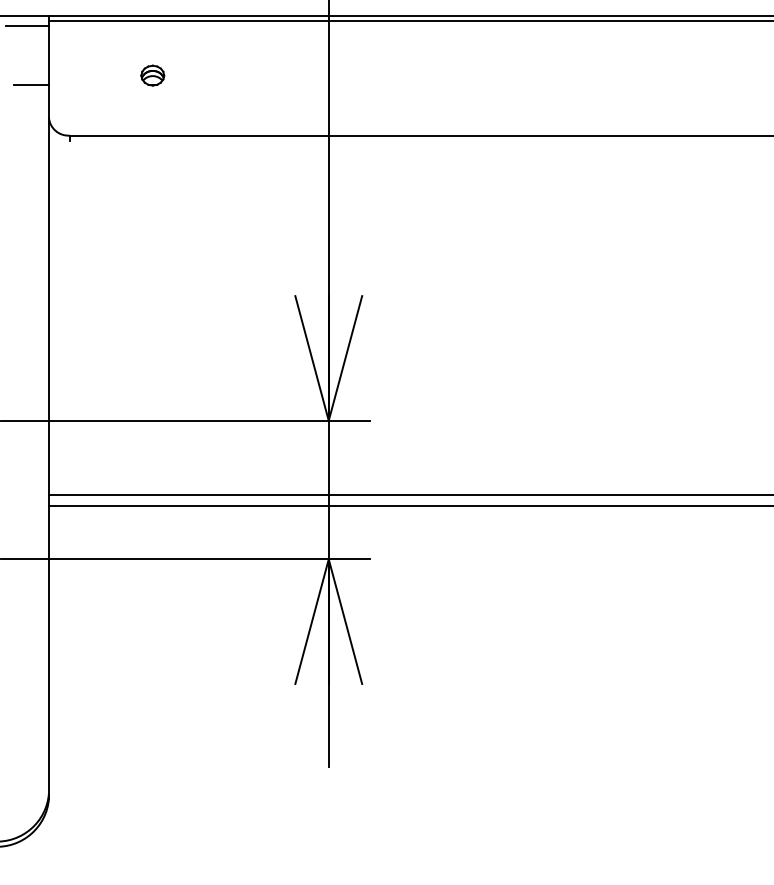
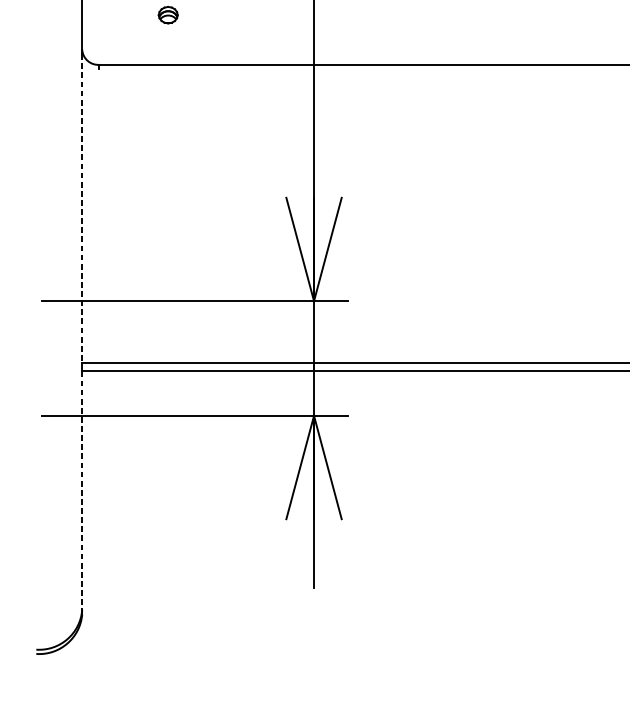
line: (31, 84) -> (67, 22), removed
line: (48, 309) -> (81, 208), solid -> dashed
line: (48, 652) -> (81, 493), solid -> dashed

